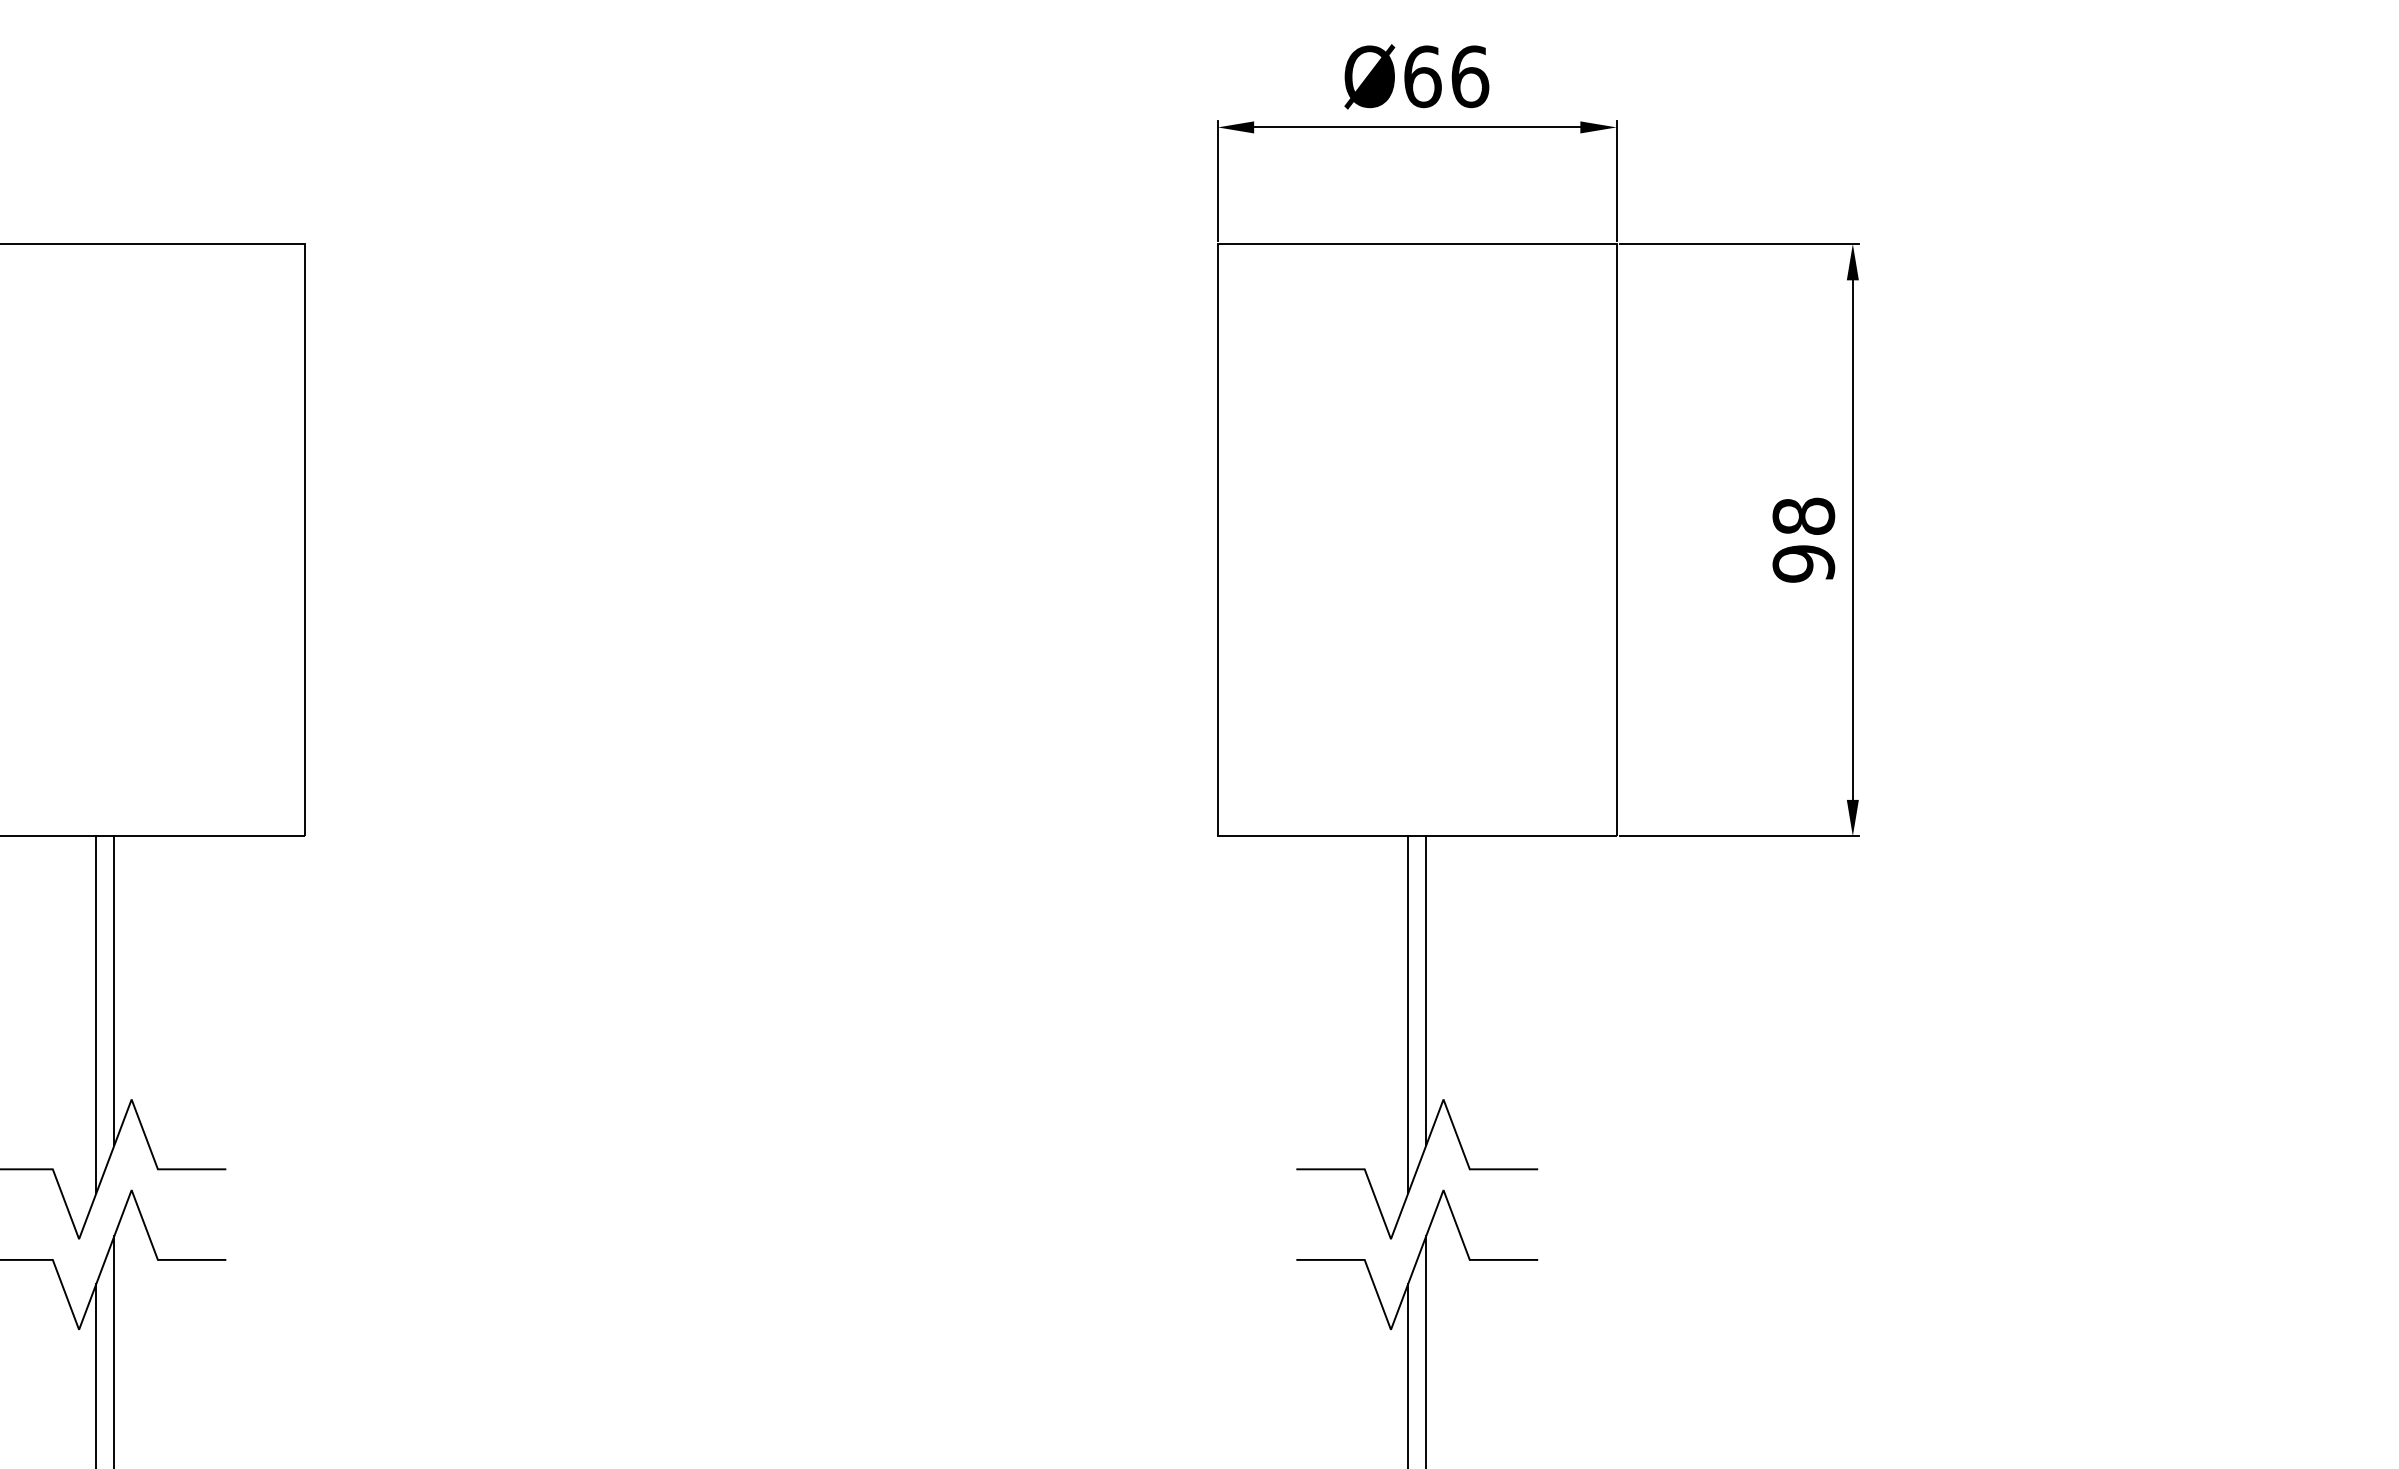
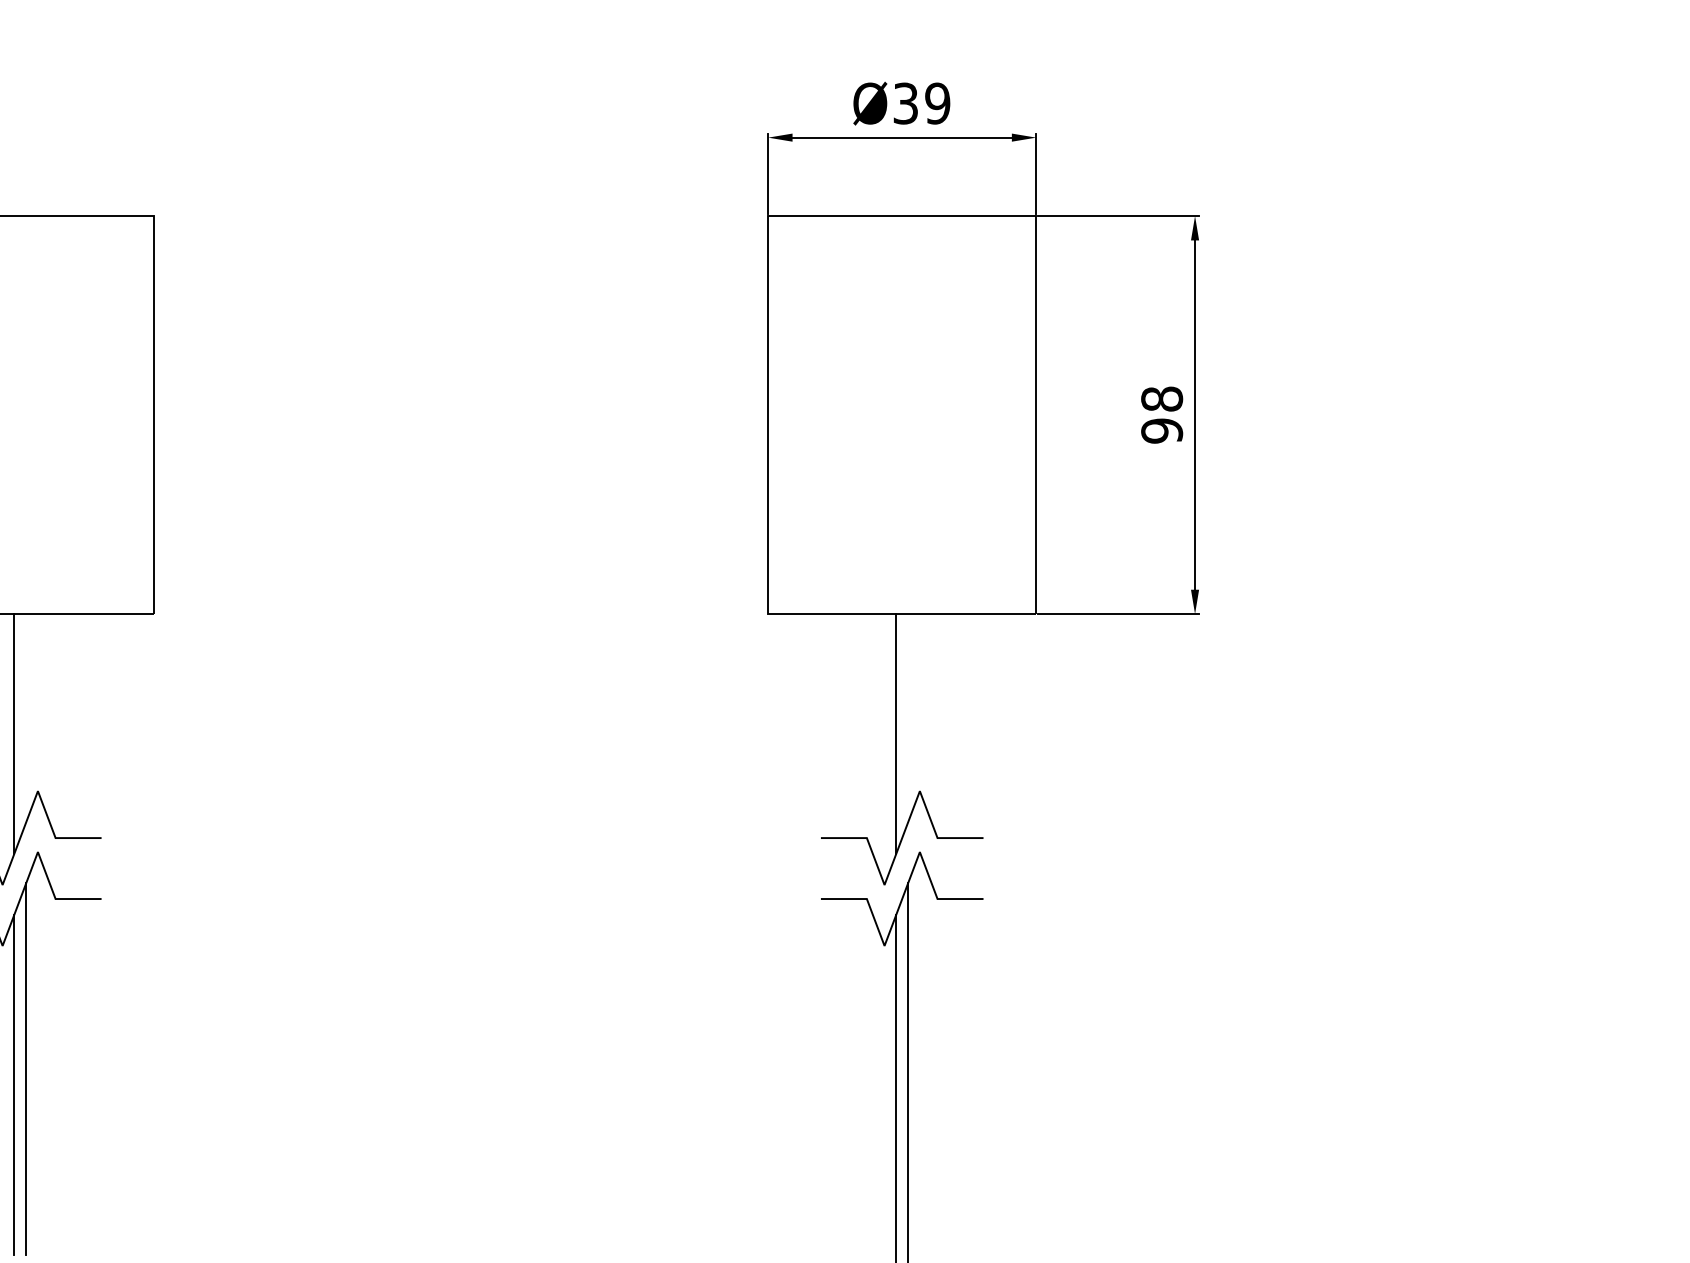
text: (1445, 76) -> (921, 103), Ø66 -> Ø39
line: (114, 989) -> (26, 717), removed
line: (1426, 989) -> (908, 717), removed

